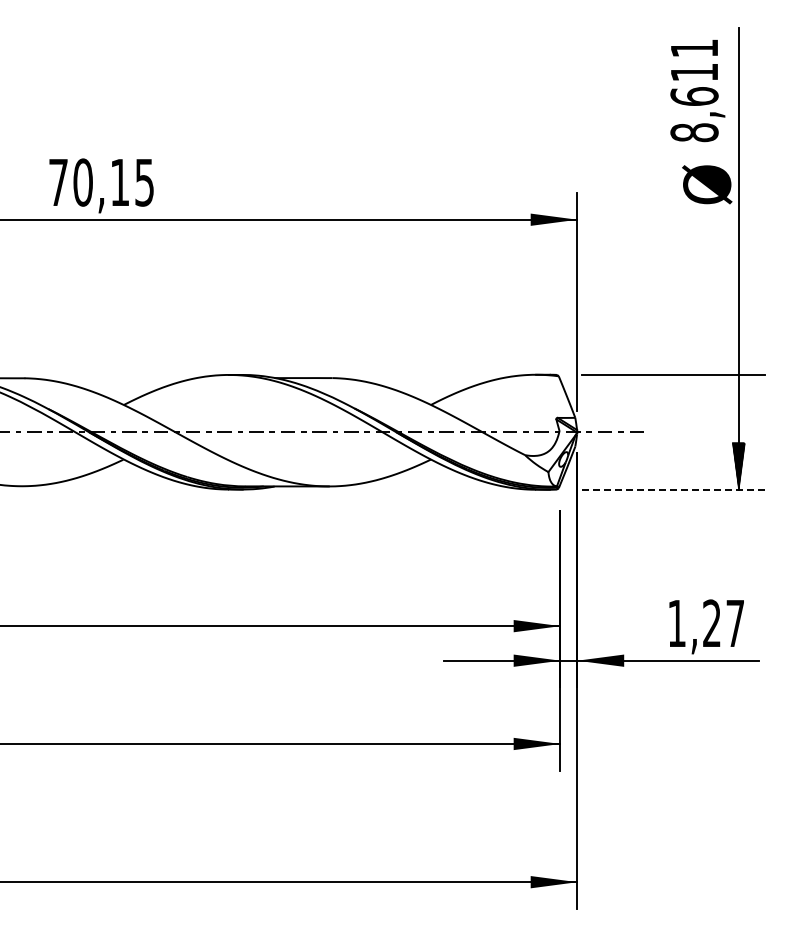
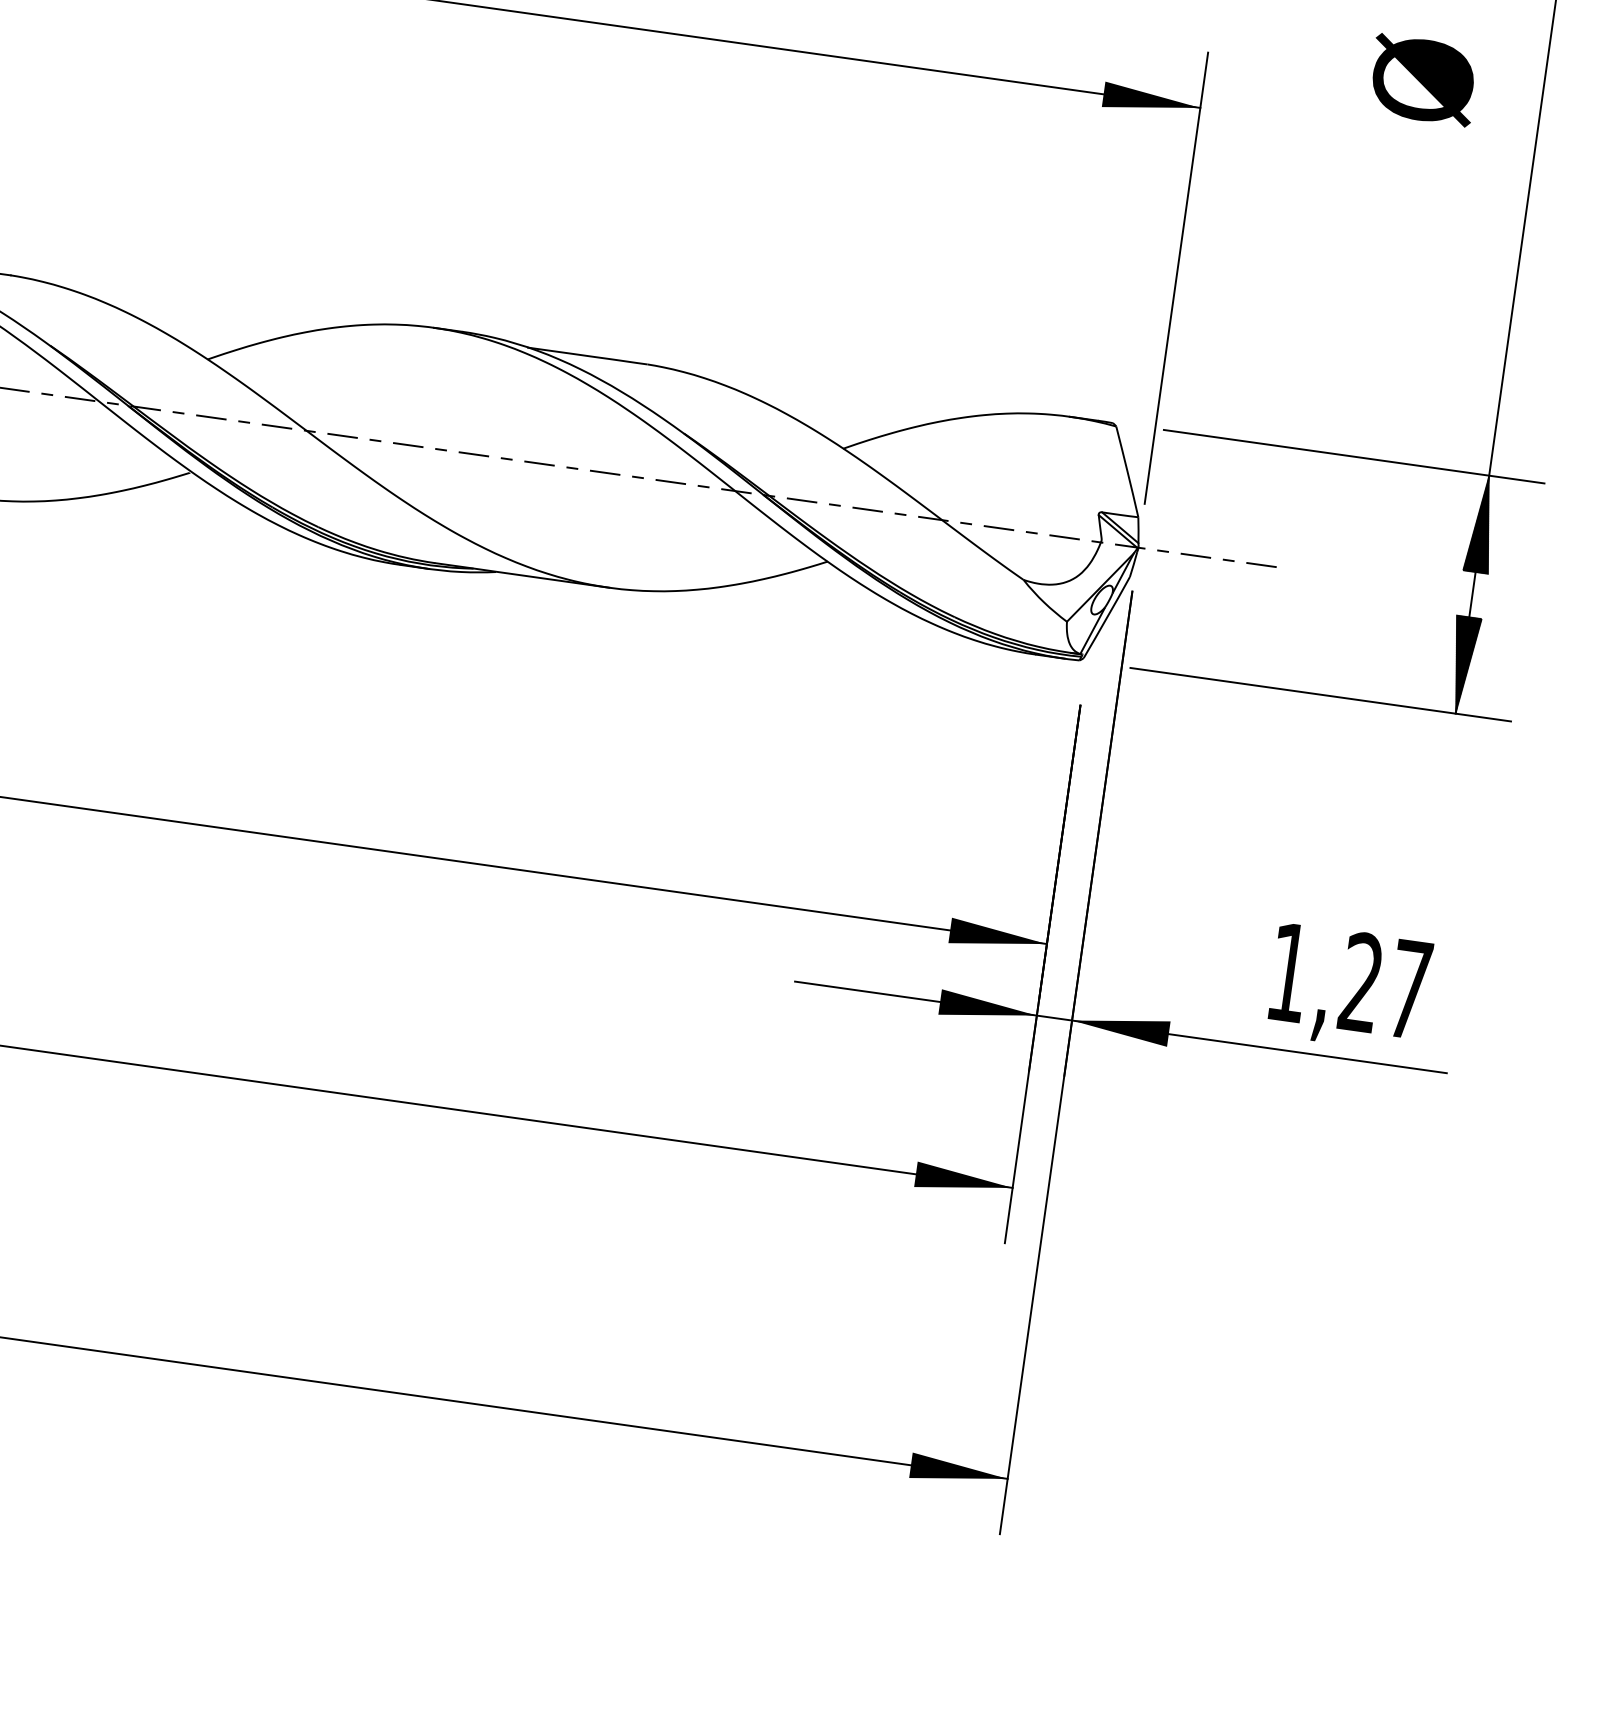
text: (707, 184) -> (1423, 79), moved
hatch: (738, 397) -> (1481, 522), added
line: (673, 489) -> (1320, 694), dashed -> solid

